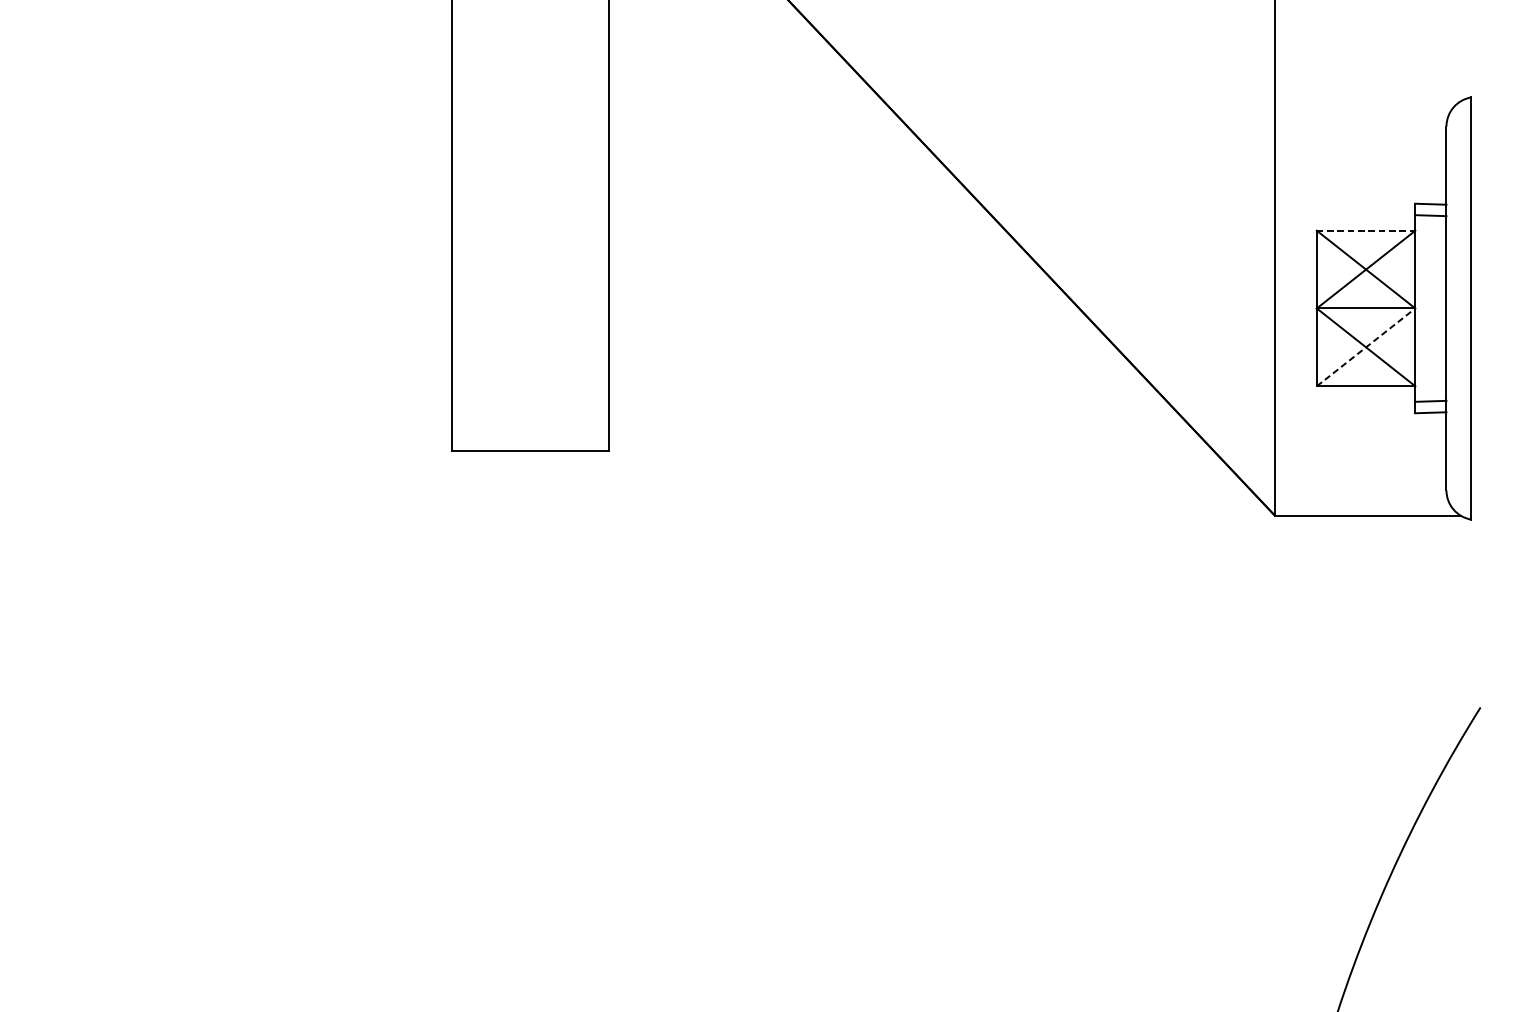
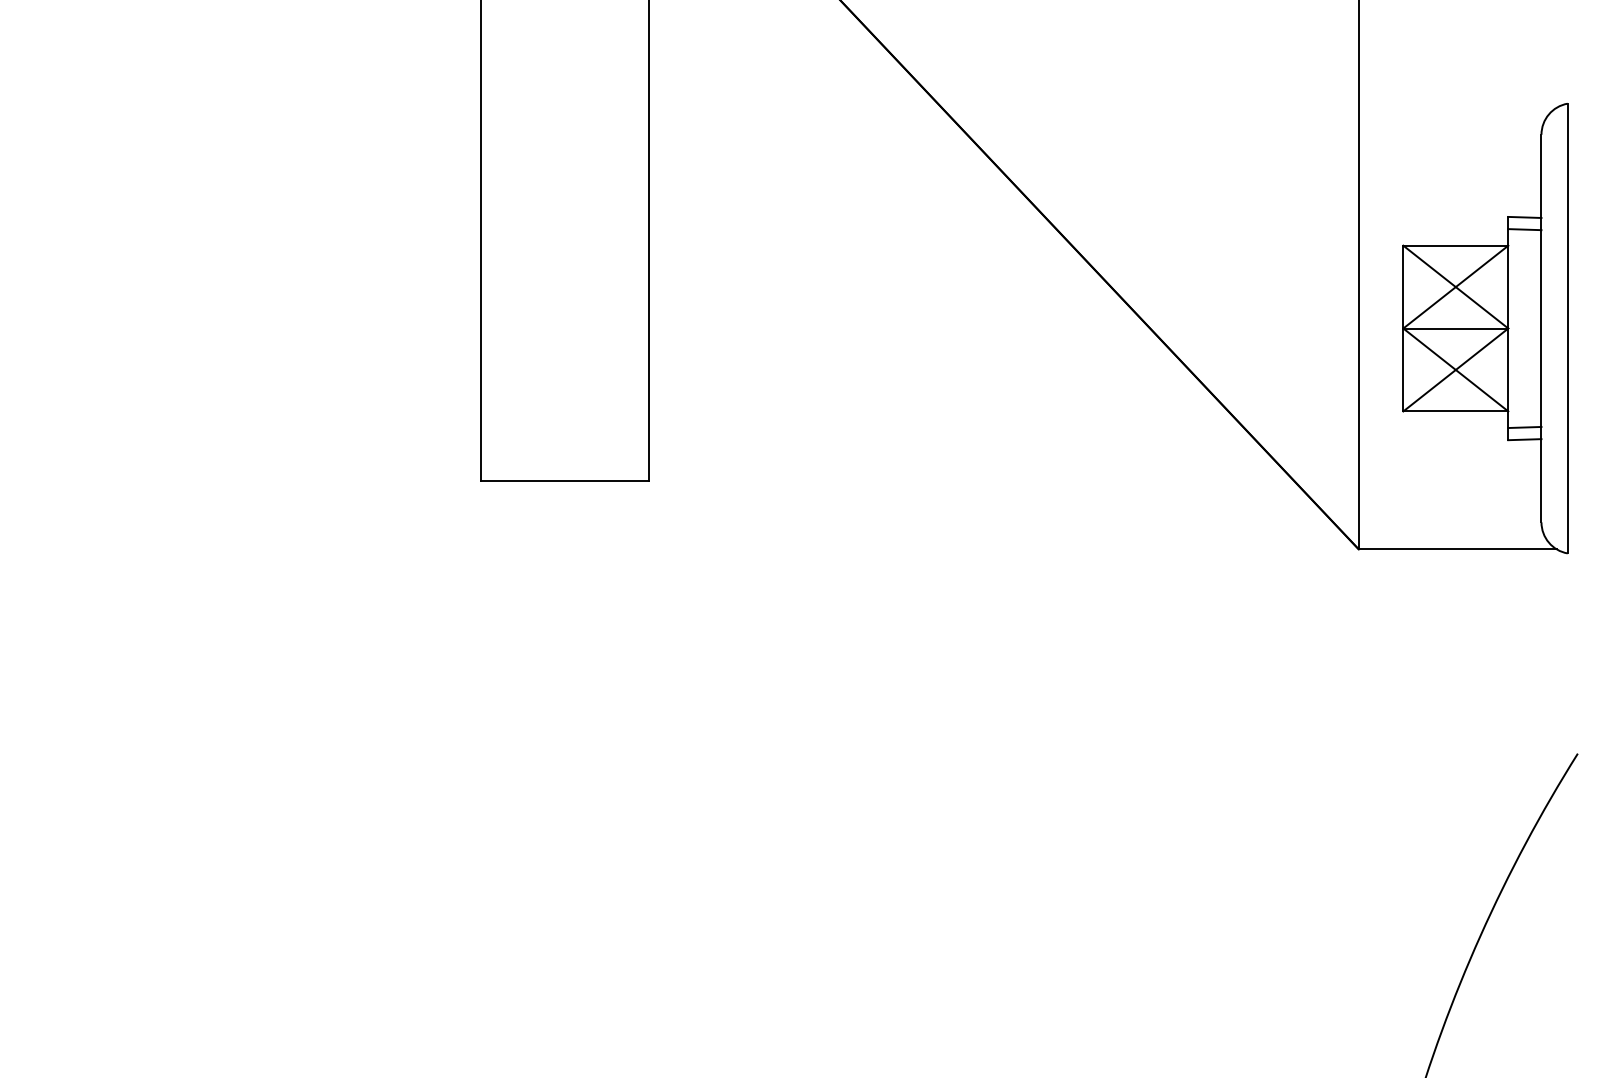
line: (1366, 230) -> (1456, 245), dashed -> solid
line: (1365, 346) -> (1455, 369), dashed -> solid

